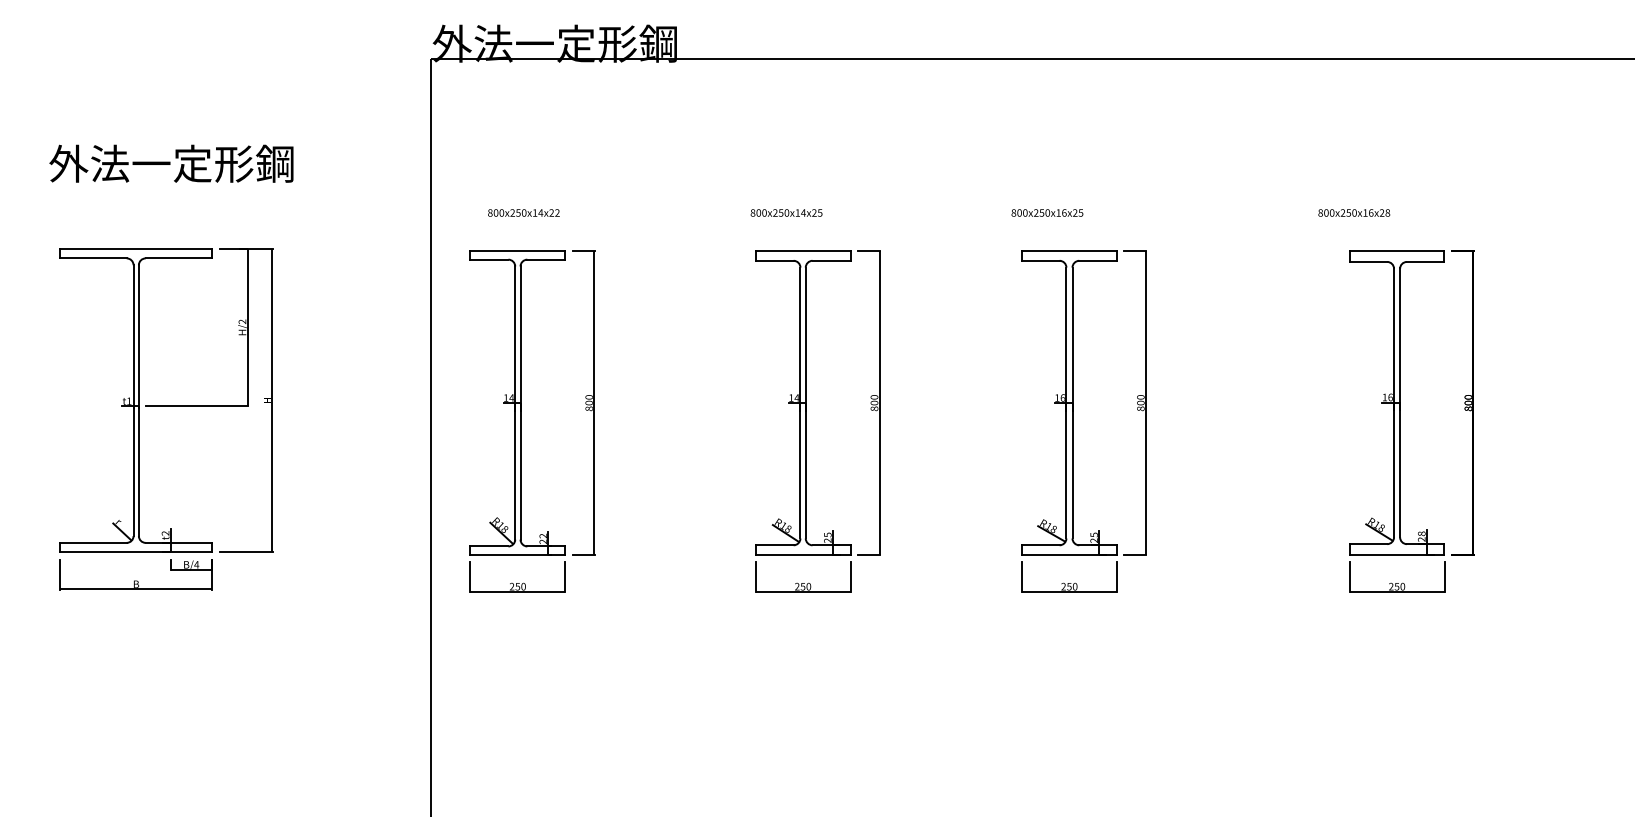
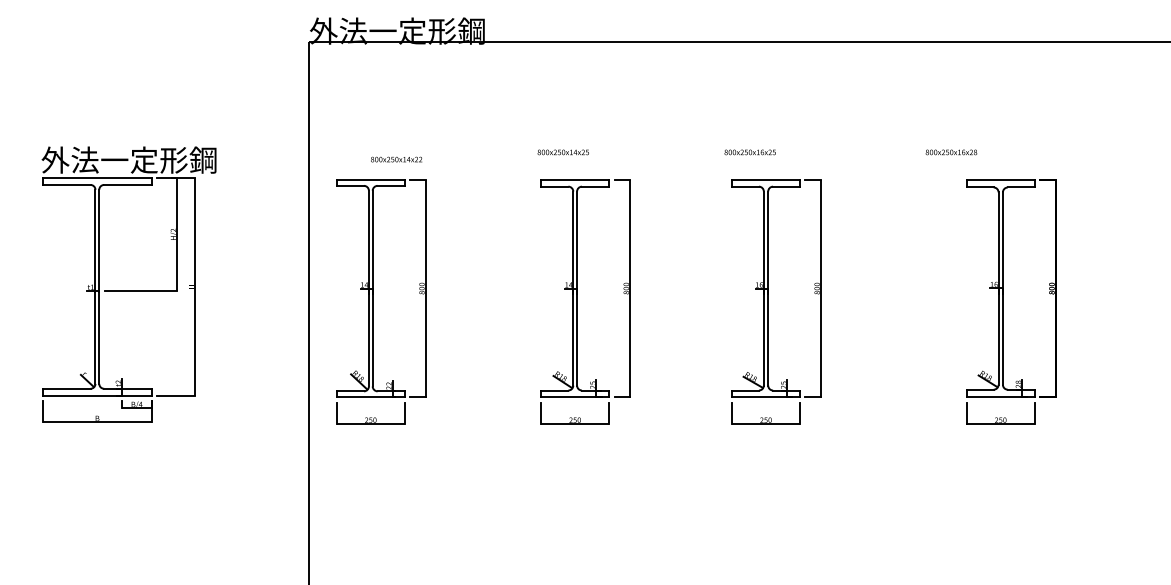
text: (171, 163) -> (129, 159), moved
text: (523, 212) -> (396, 159), moved
text: (1354, 212) -> (951, 152), moved

